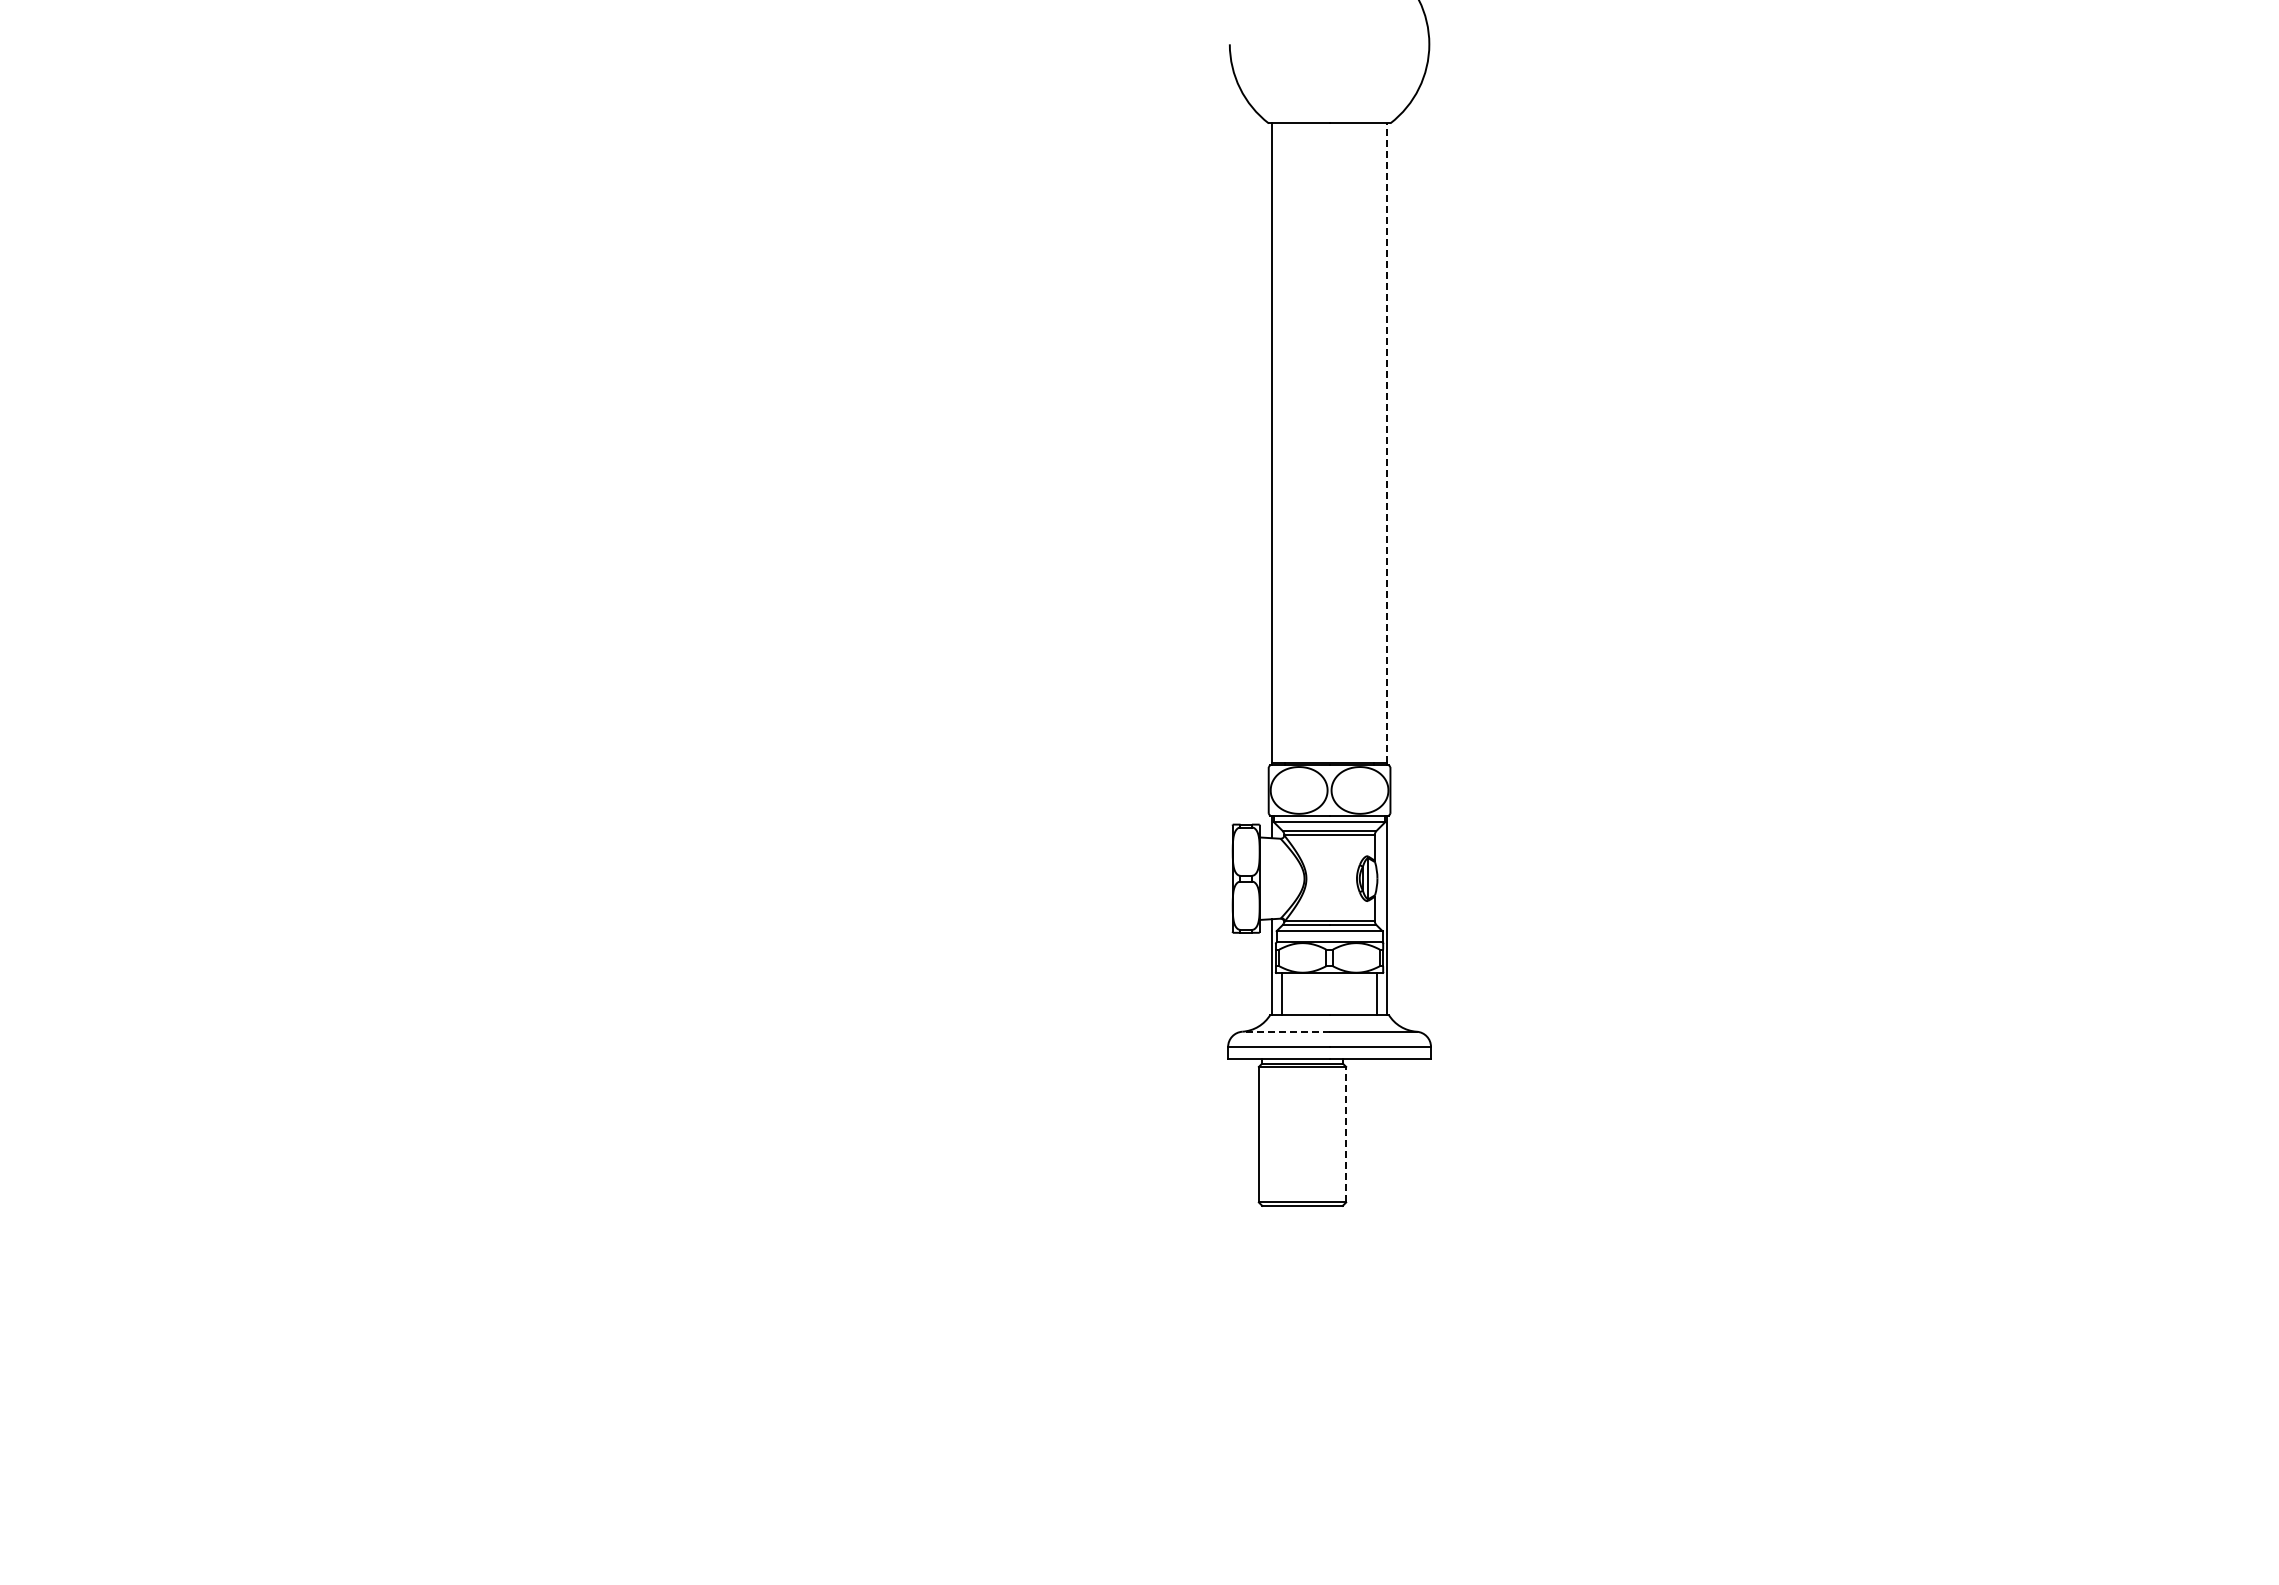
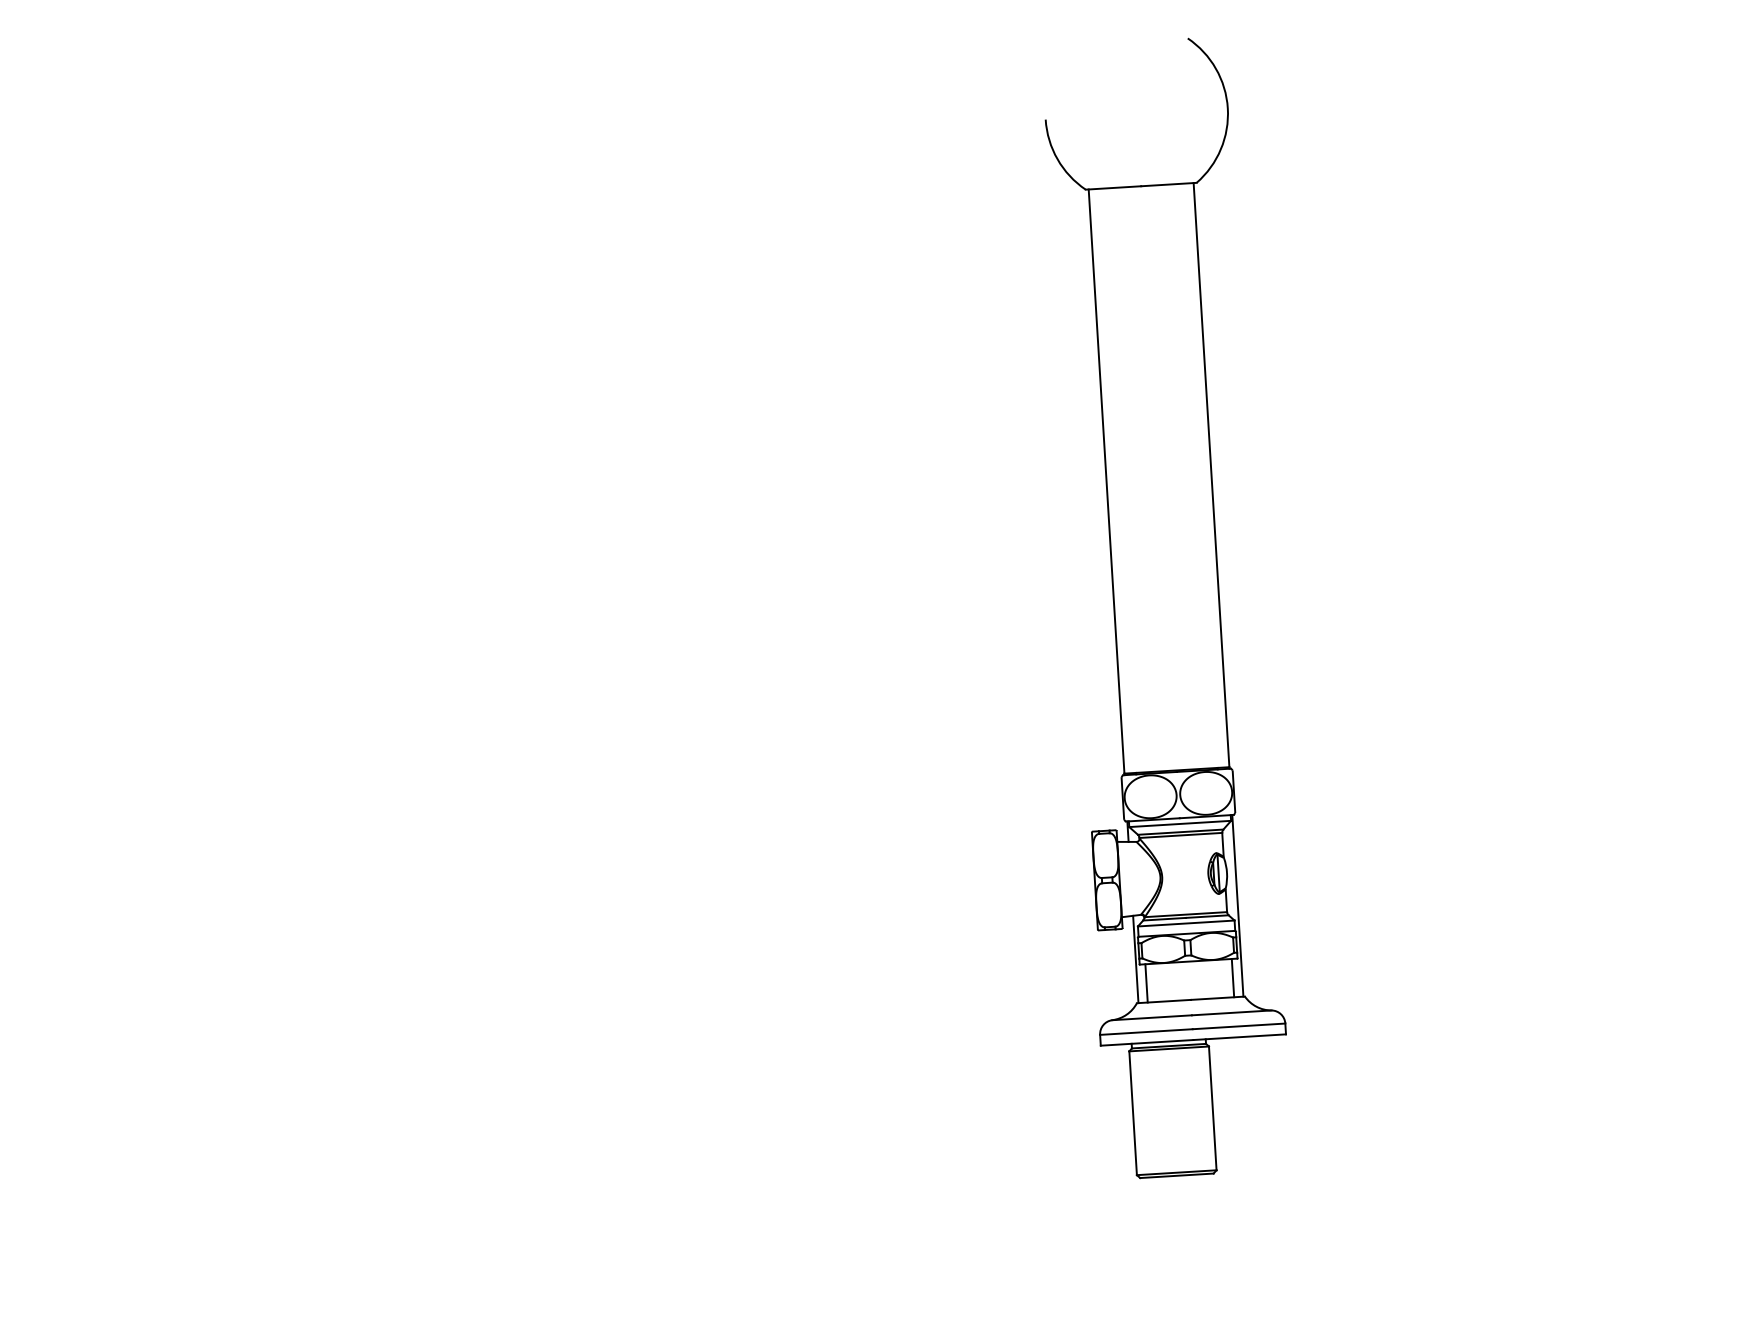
line: (1387, 443) -> (1211, 475), dashed -> solid
line: (1285, 1031) -> (1151, 1017), dashed -> solid
line: (1346, 1134) -> (1213, 1108), dashed -> solid

